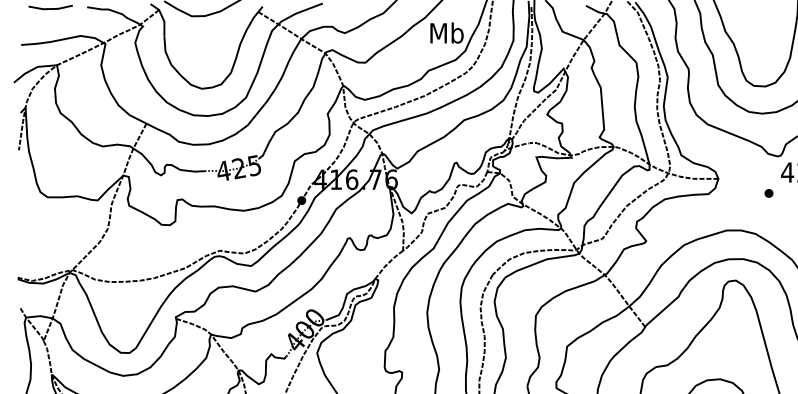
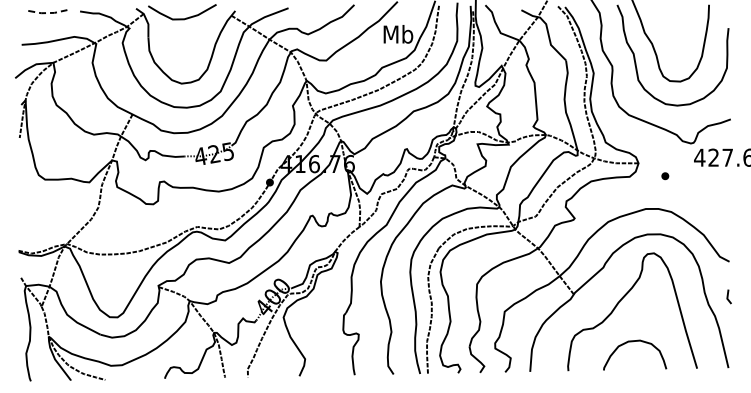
line: (50, 9) -> (47, 13), solid -> dashed
part: (769, 193) -> (665, 176), moved

